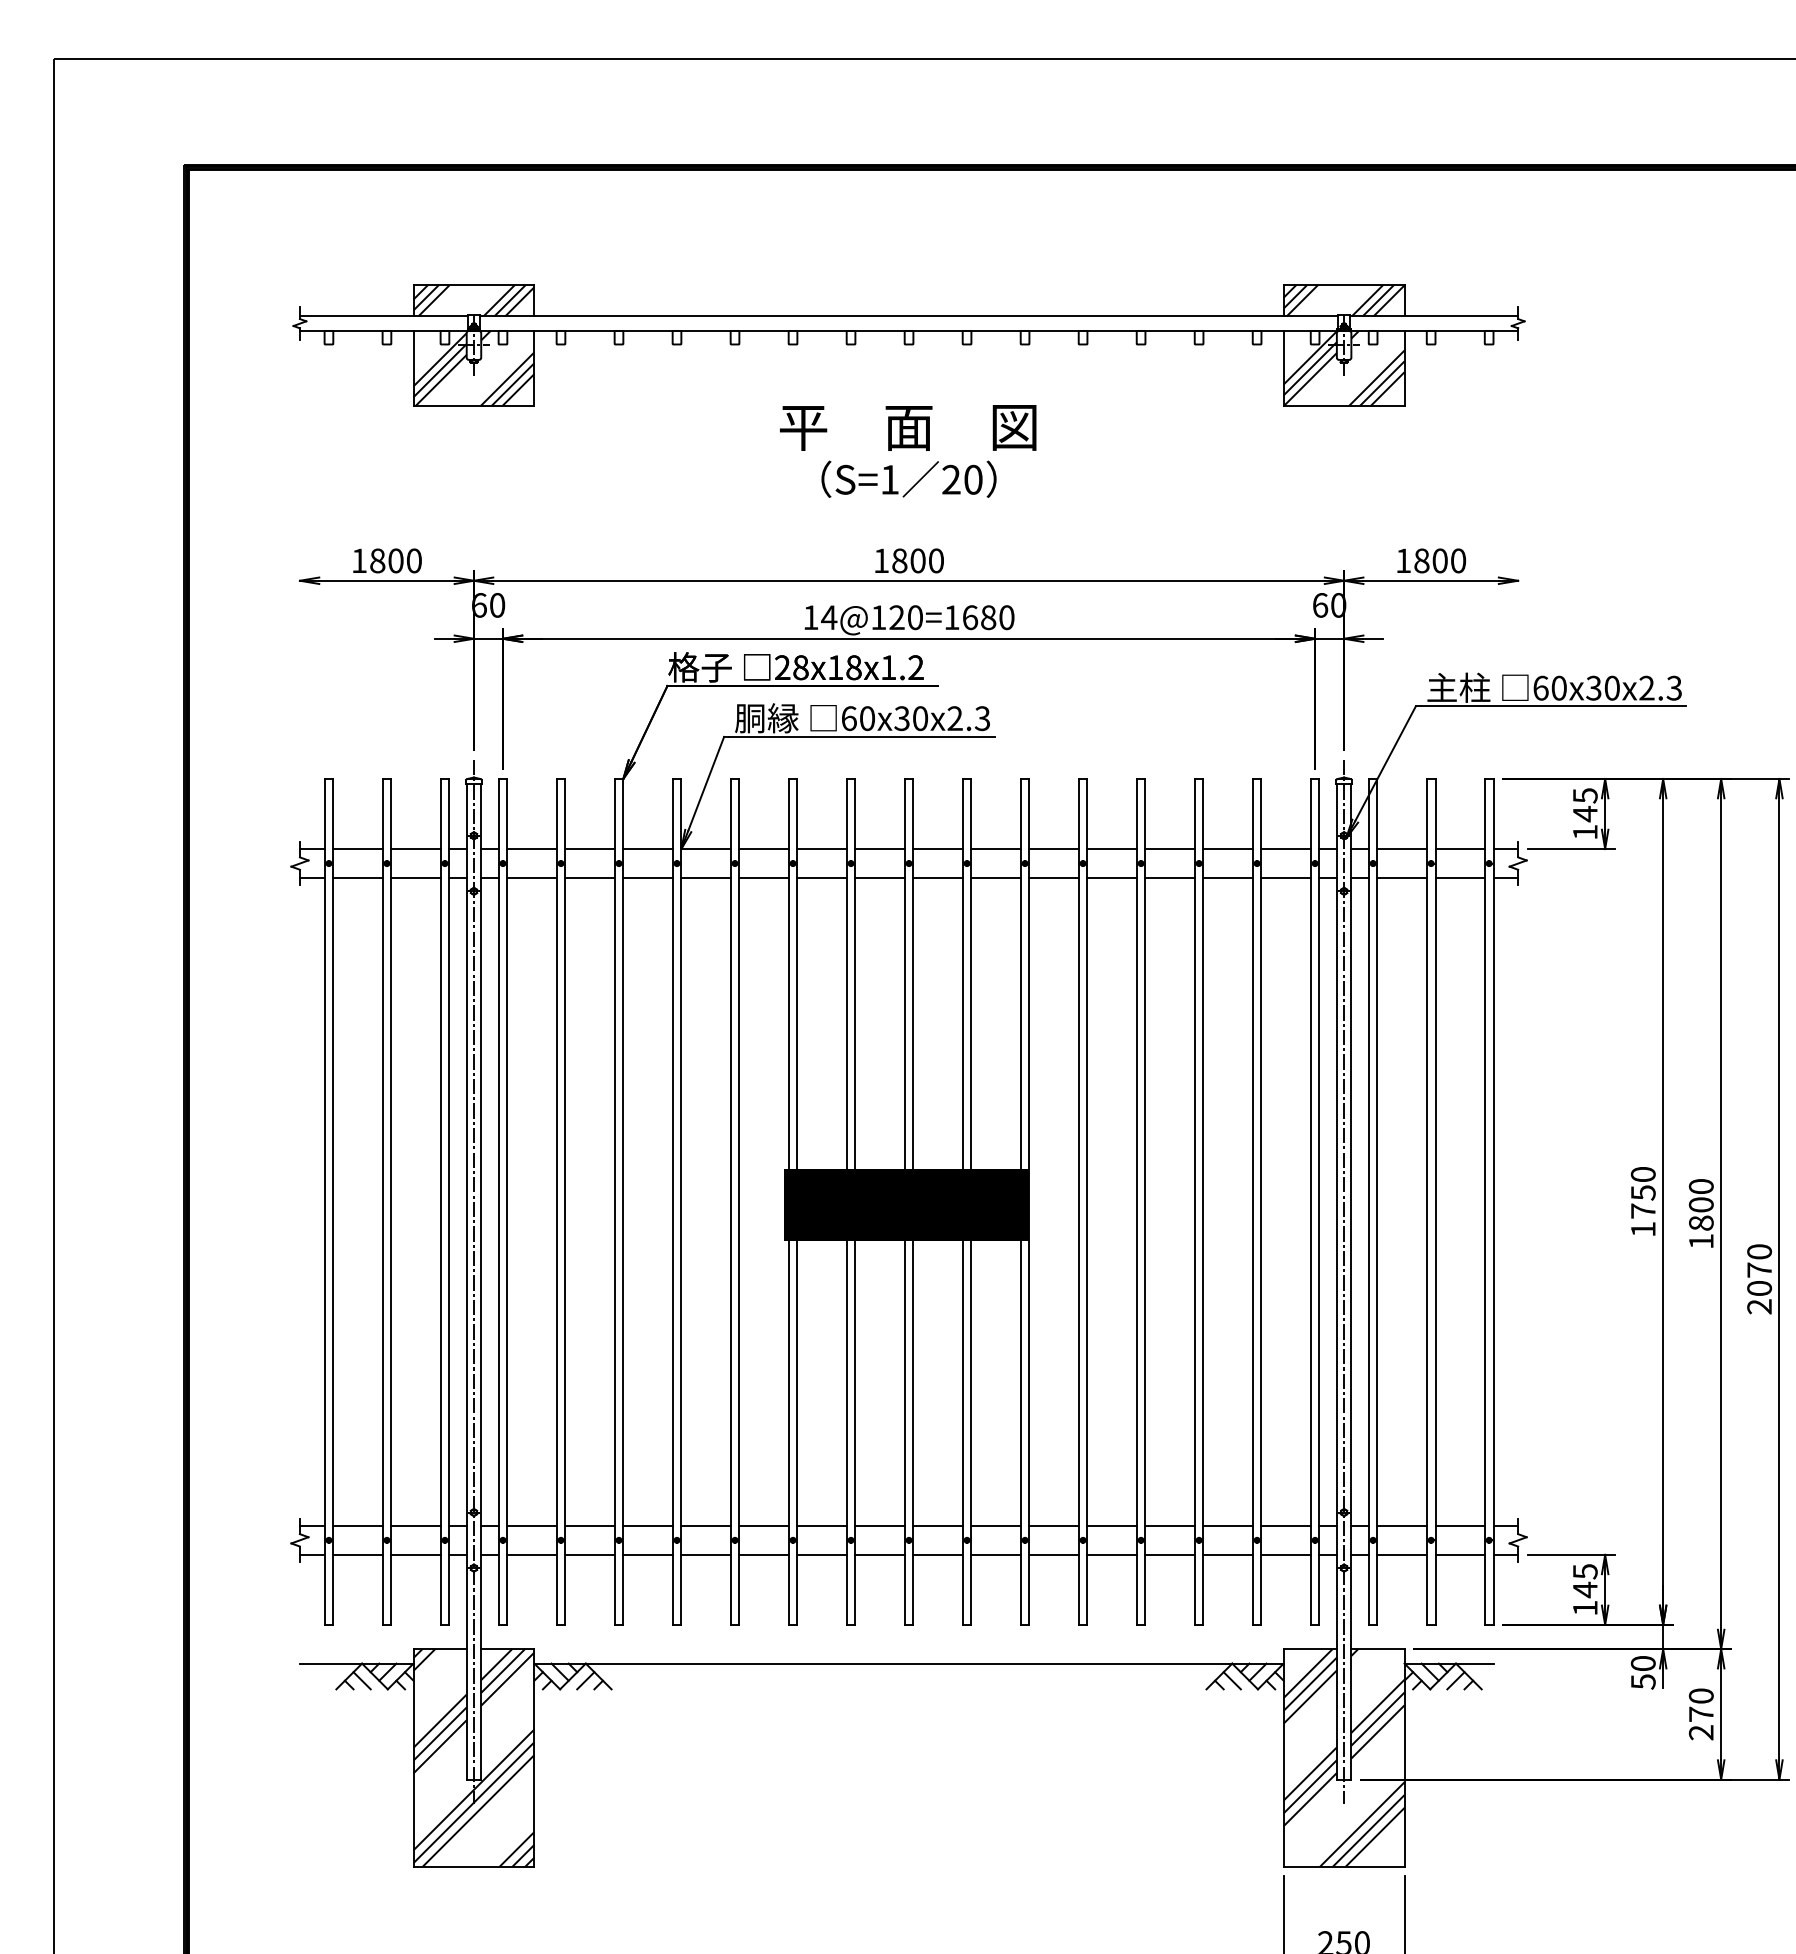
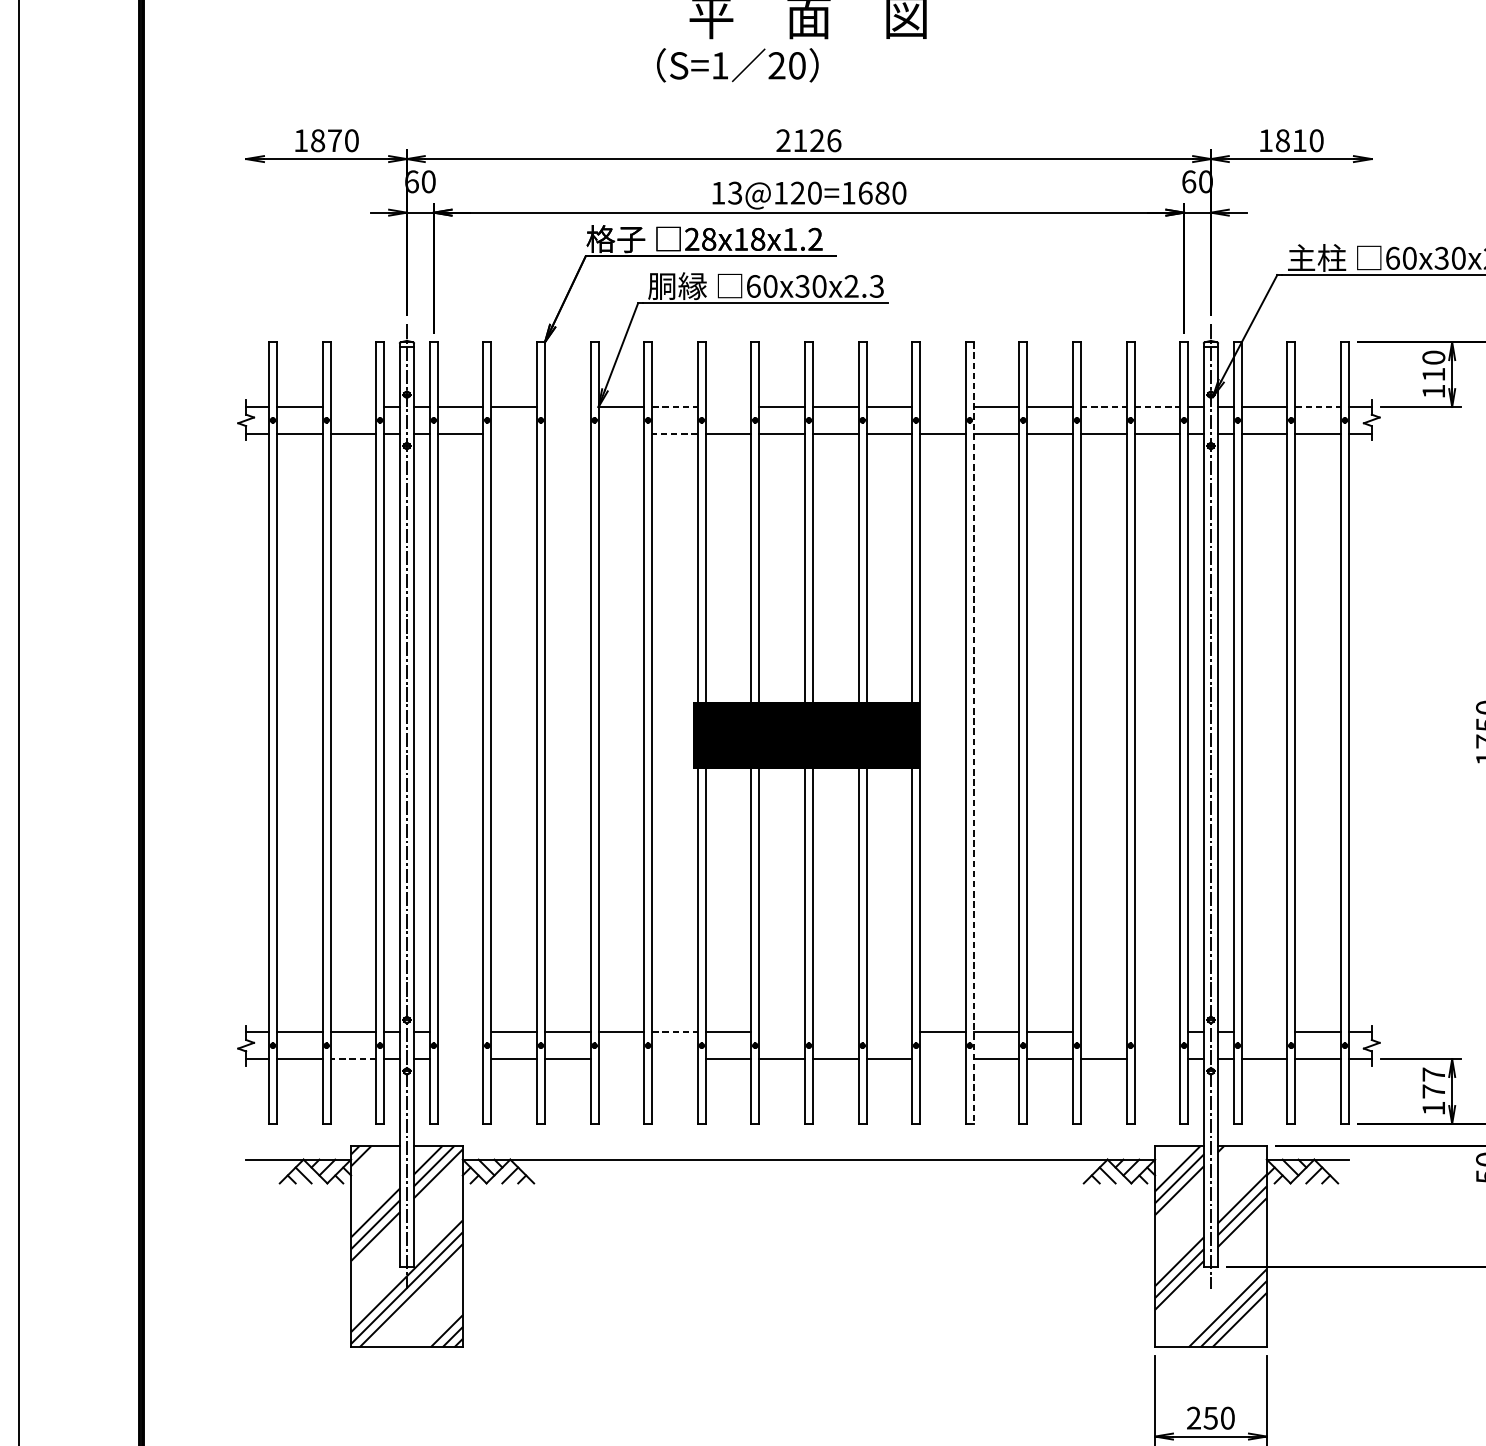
text: (908, 478) -> (737, 64), moved
text: (395, 560) -> (334, 140), 1800 -> 1870
text: (908, 560) -> (808, 140), 1800 -> 2126
text: (1439, 560) -> (1299, 140), 1800 -> 1810
text: (829, 617) -> (735, 193), 14@120=1680 -> 13@120=1680
text: (1584, 805) -> (1433, 366), 145 -> 110
line: (415, 849) -> (352, 407), removed
line: (647, 849) -> (567, 407), removed
line: (764, 849) -> (675, 407), solid -> dashed
line: (821, 849) -> (728, 407), removed
line: (1053, 849) -> (942, 407), removed
line: (1228, 849) -> (1104, 407), solid -> dashed
line: (1286, 849) -> (1157, 407), solid -> dashed
line: (1460, 849) -> (1318, 407), solid -> dashed
line: (589, 878) -> (513, 434), removed
line: (647, 878) -> (567, 434), removed
line: (705, 878) -> (620, 434), removed
line: (764, 878) -> (675, 434), solid -> dashed
line: (1087, 1201) -> (973, 732), solid -> dashed
line: (531, 1525) -> (460, 1032), removed
line: (764, 1525) -> (675, 1032), solid -> dashed
line: (879, 1525) -> (781, 1032), removed
line: (937, 1525) -> (835, 1032), removed
line: (995, 1525) -> (888, 1032), removed
line: (1227, 1525) -> (1103, 1032), removed
line: (1285, 1525) -> (1156, 1032), removed
line: (1401, 1525) -> (1263, 1032), removed
line: (415, 1554) -> (352, 1058), solid -> dashed
line: (531, 1554) -> (460, 1058), removed
line: (705, 1554) -> (620, 1058), removed
line: (763, 1554) -> (674, 1058), removed
line: (1053, 1554) -> (942, 1058), removed
line: (1285, 1554) -> (1156, 1058), removed
text: (1585, 1581) -> (1434, 1083), 145 -> 177

